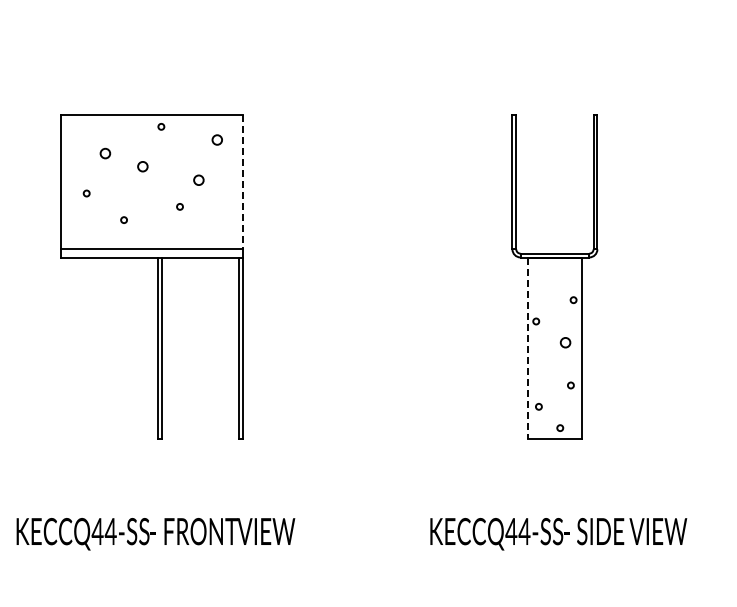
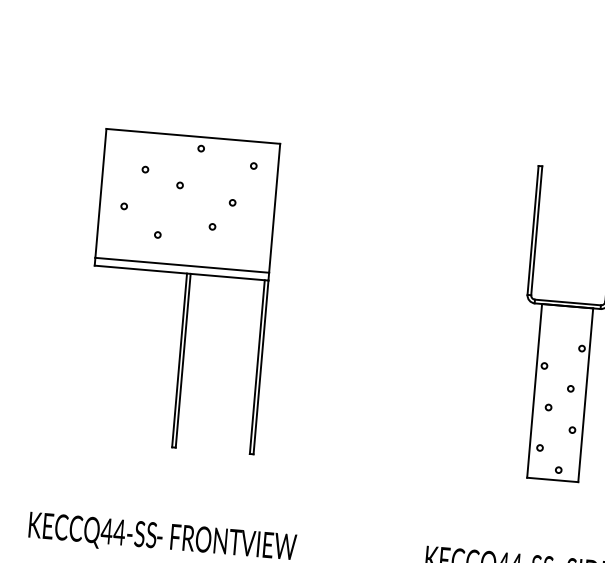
circle: (217, 140) -> (253, 166), size x0.62
circle: (105, 153) -> (145, 169), size x0.62
circle: (142, 166) -> (179, 185), size x0.62
circle: (198, 179) -> (232, 202), size x0.62
line: (242, 182) -> (274, 208), dashed -> solid
circle: (565, 342) -> (570, 388), size x0.62
line: (528, 348) -> (534, 391), dashed -> solid
circle: (544, 363) -> (548, 406), added

